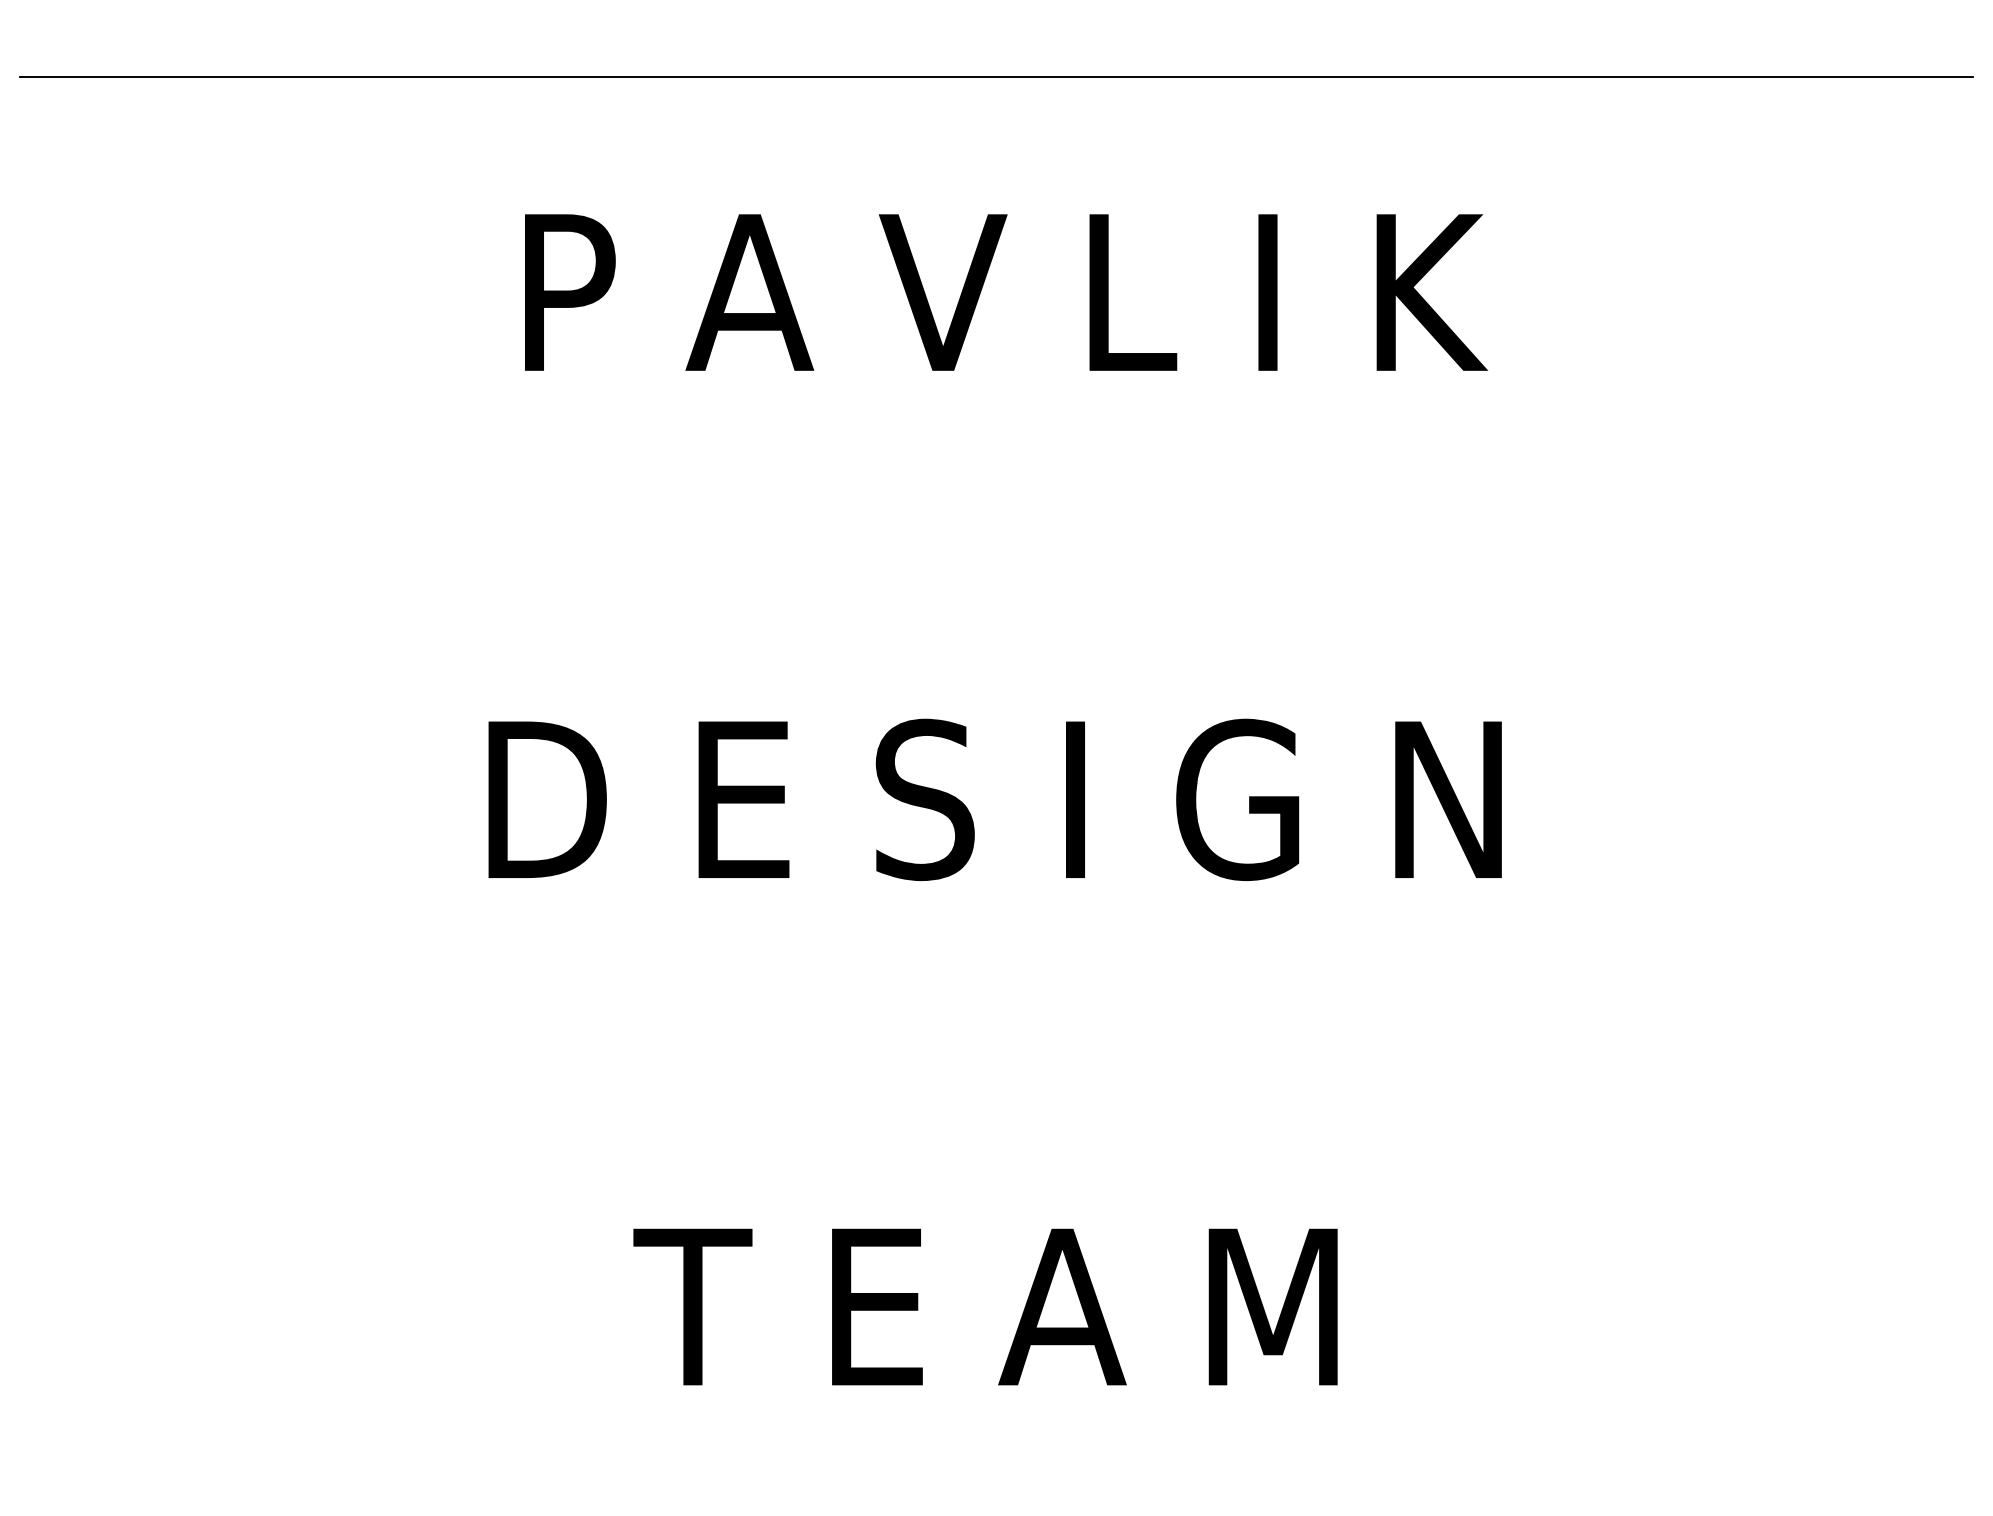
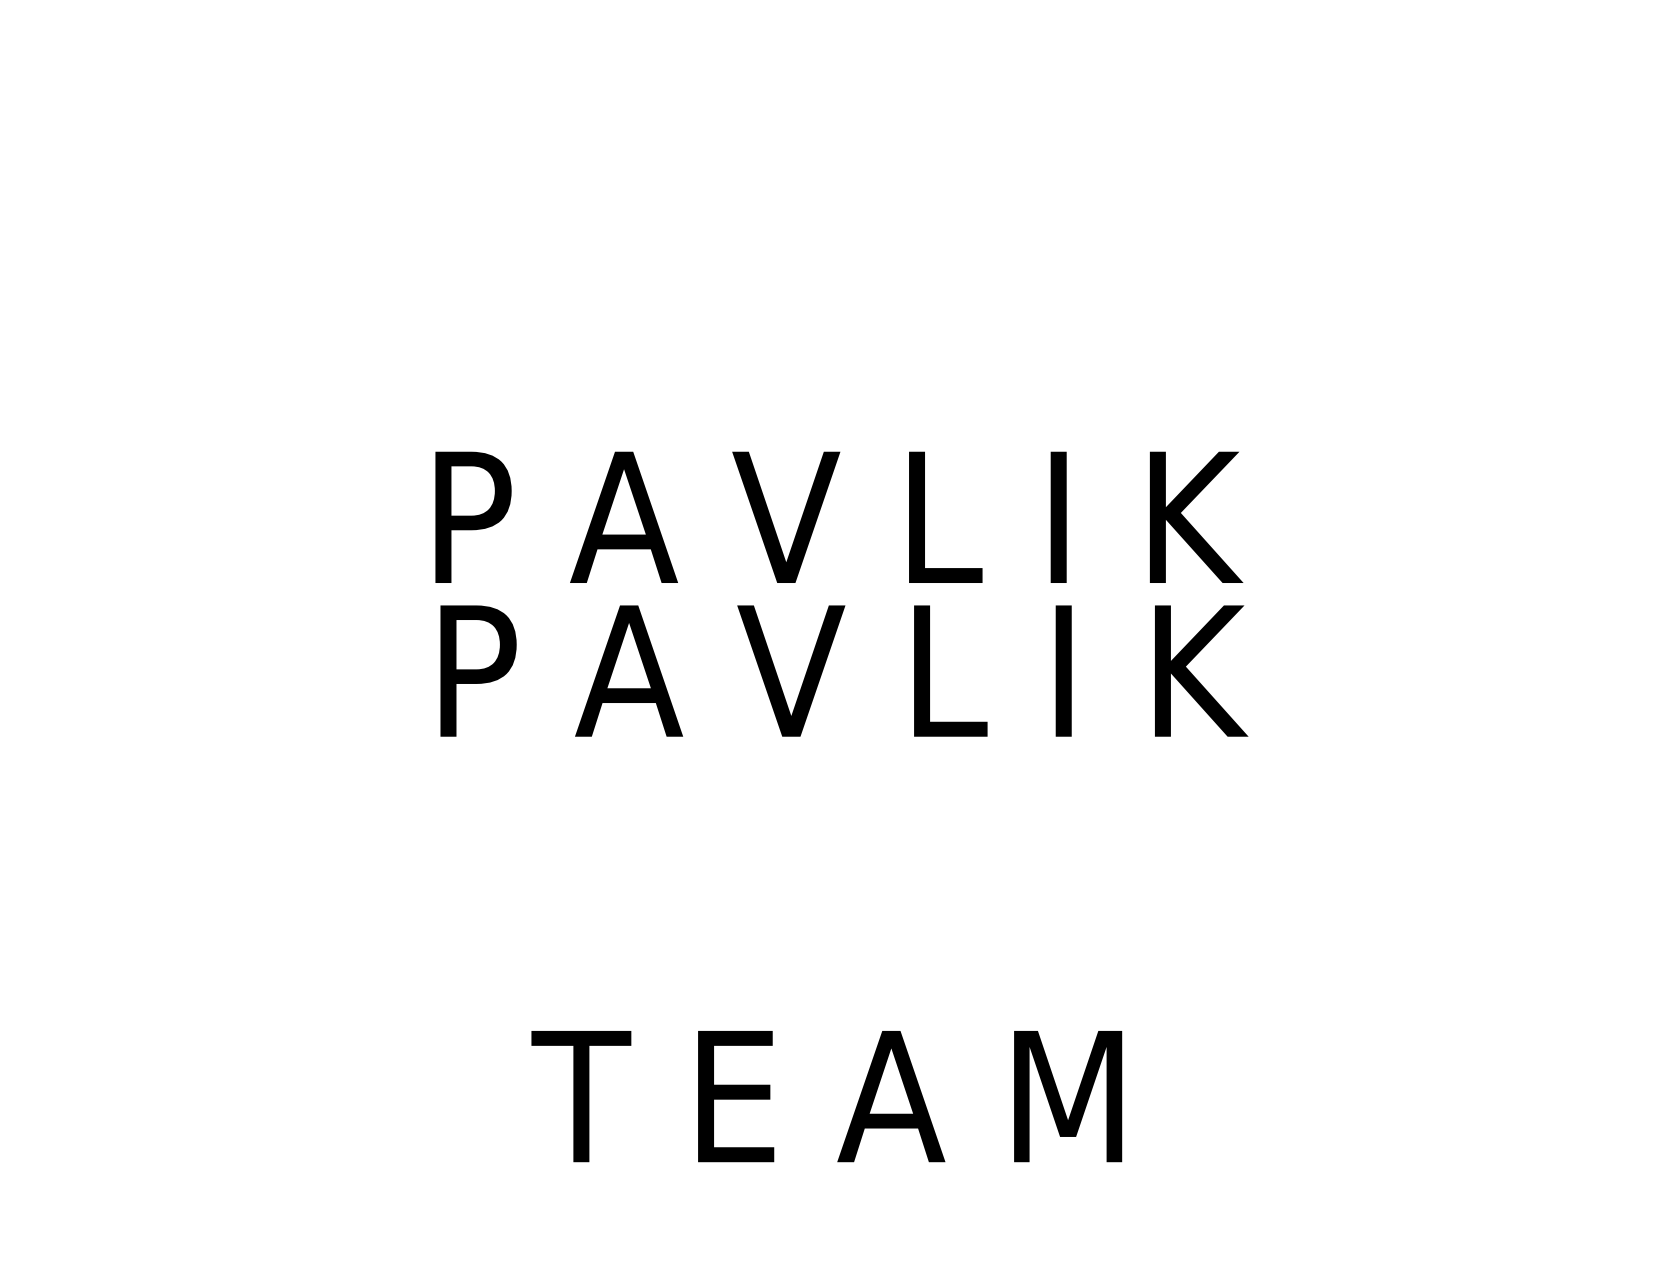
line: (996, 77) -> (836, 65), removed
text: (1006, 292) -> (839, 517), moved
text: (994, 799) -> (834, 670), D E S I G N -> P A V L I K

